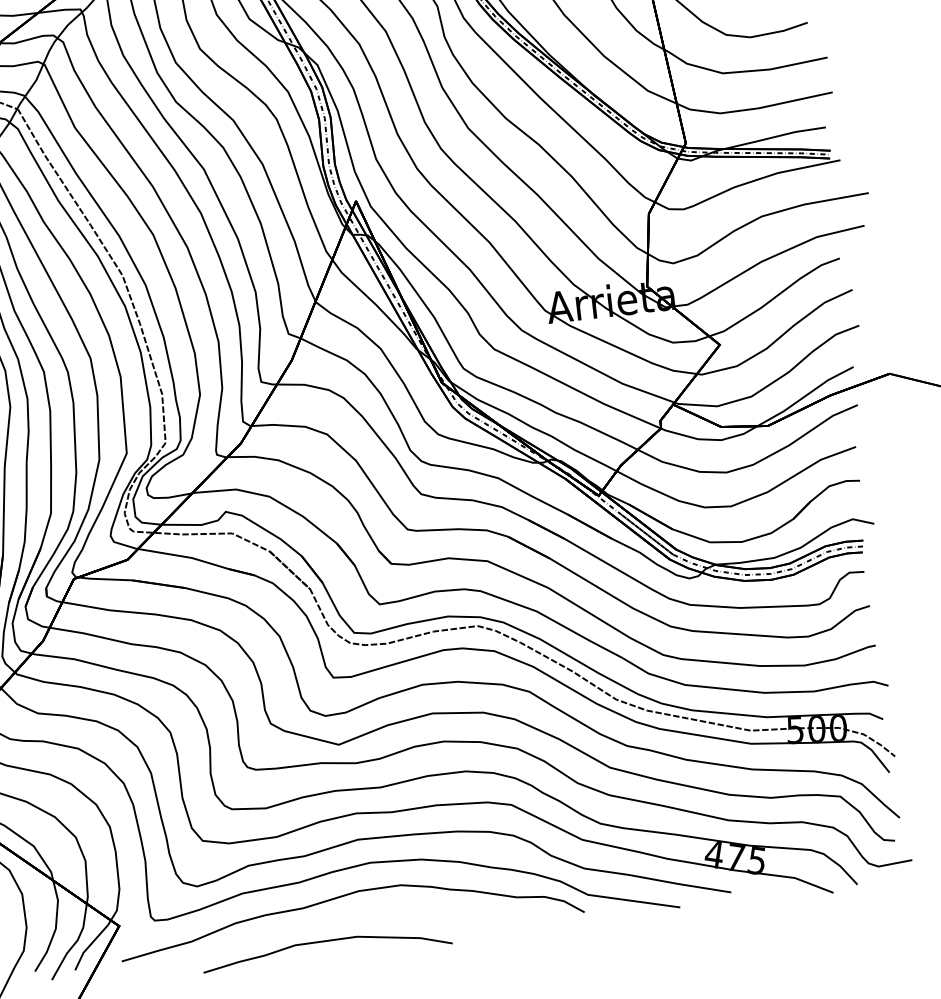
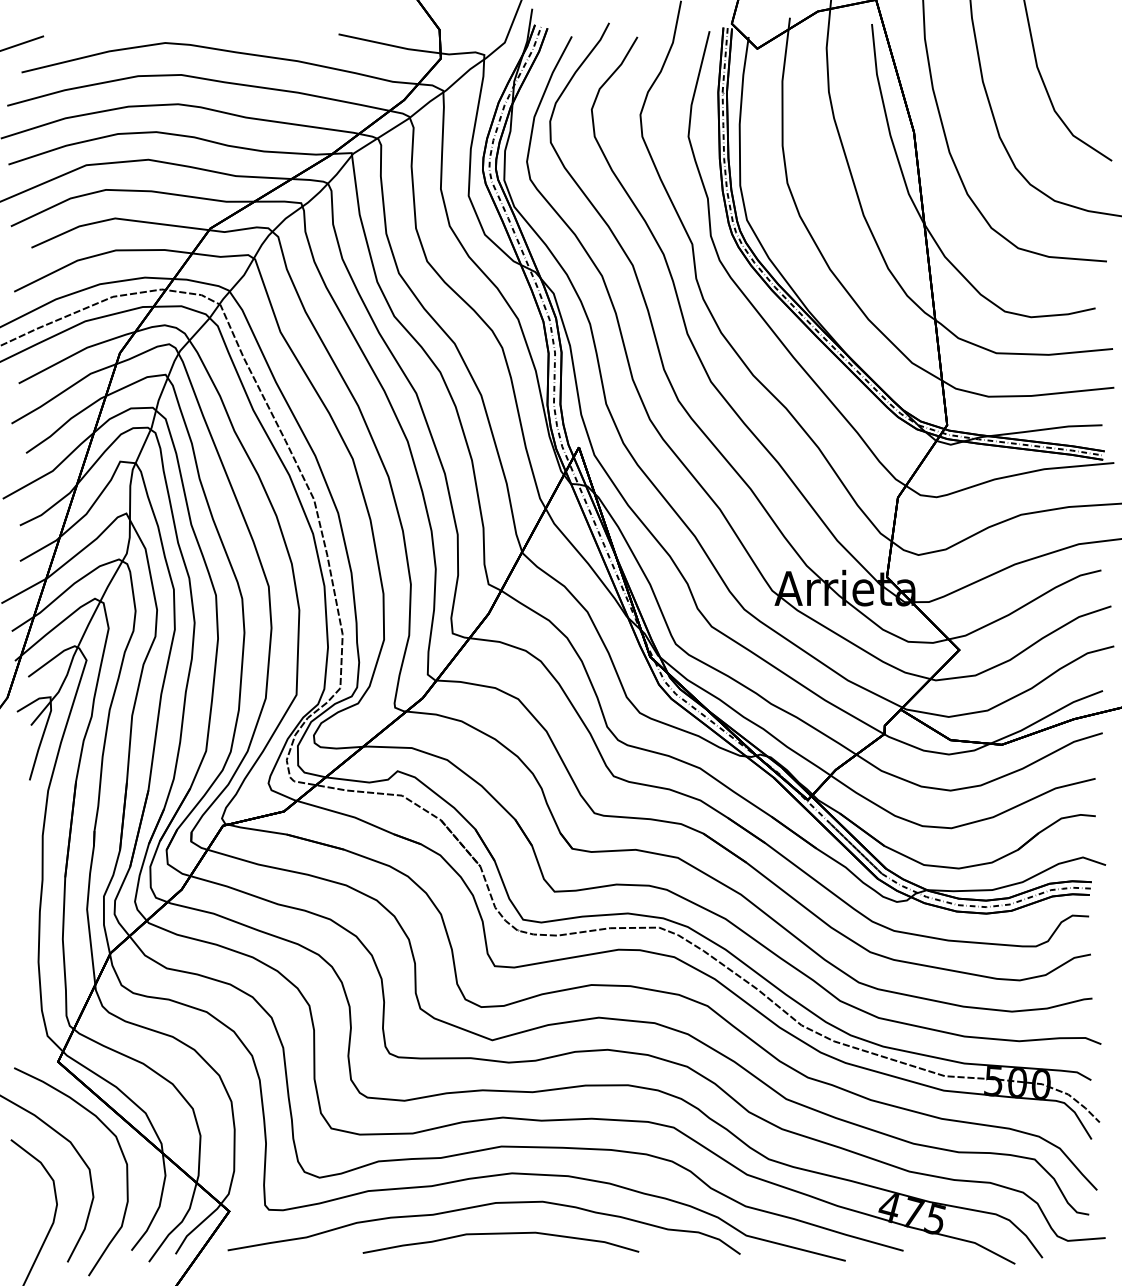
curve: (325, 941) -> (500, 1234), moved

